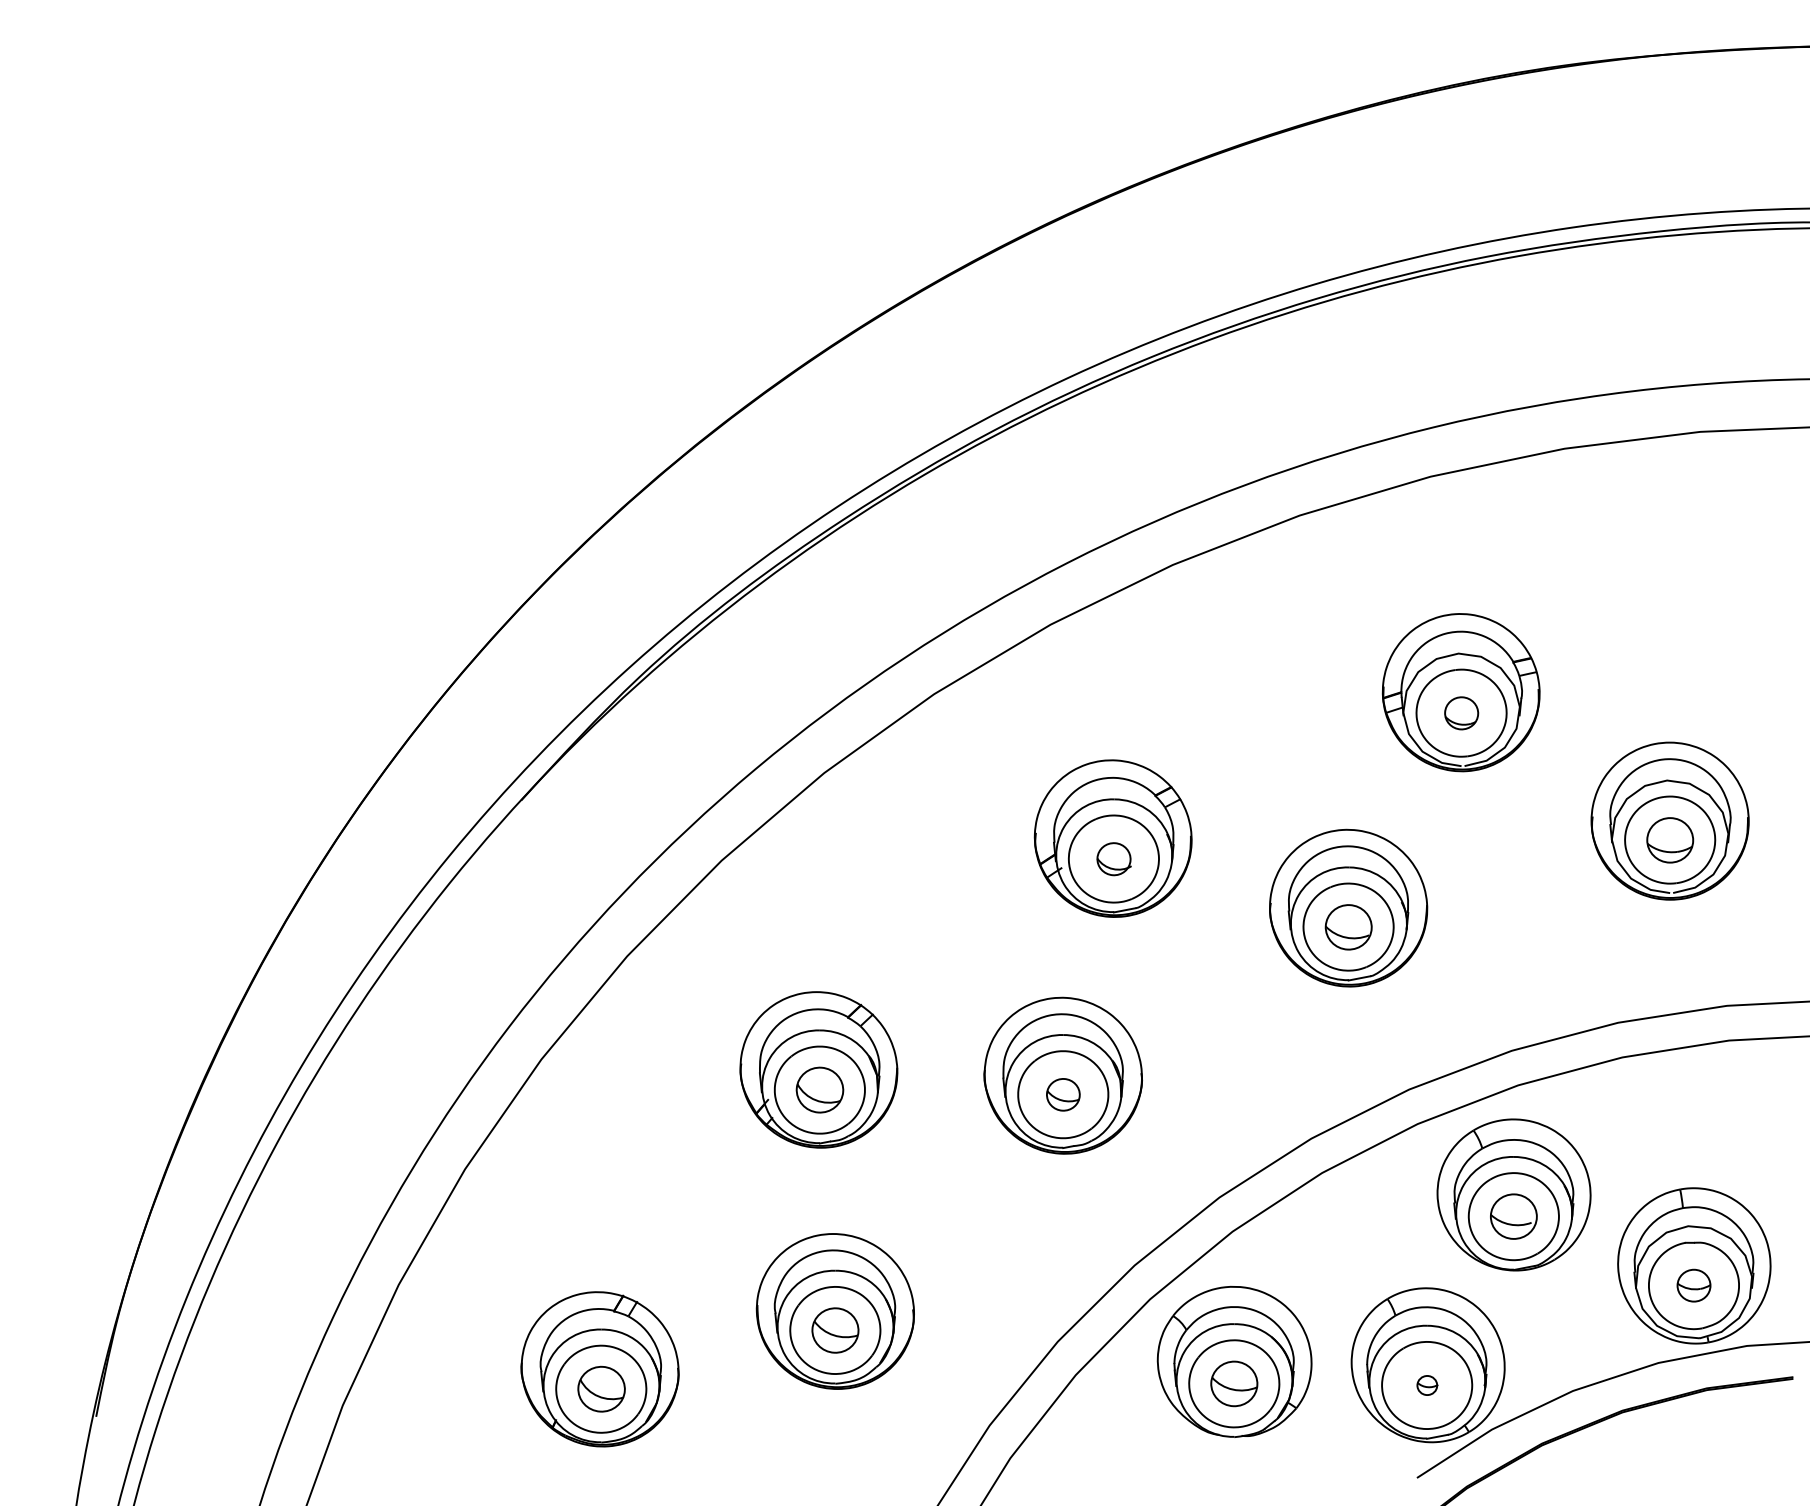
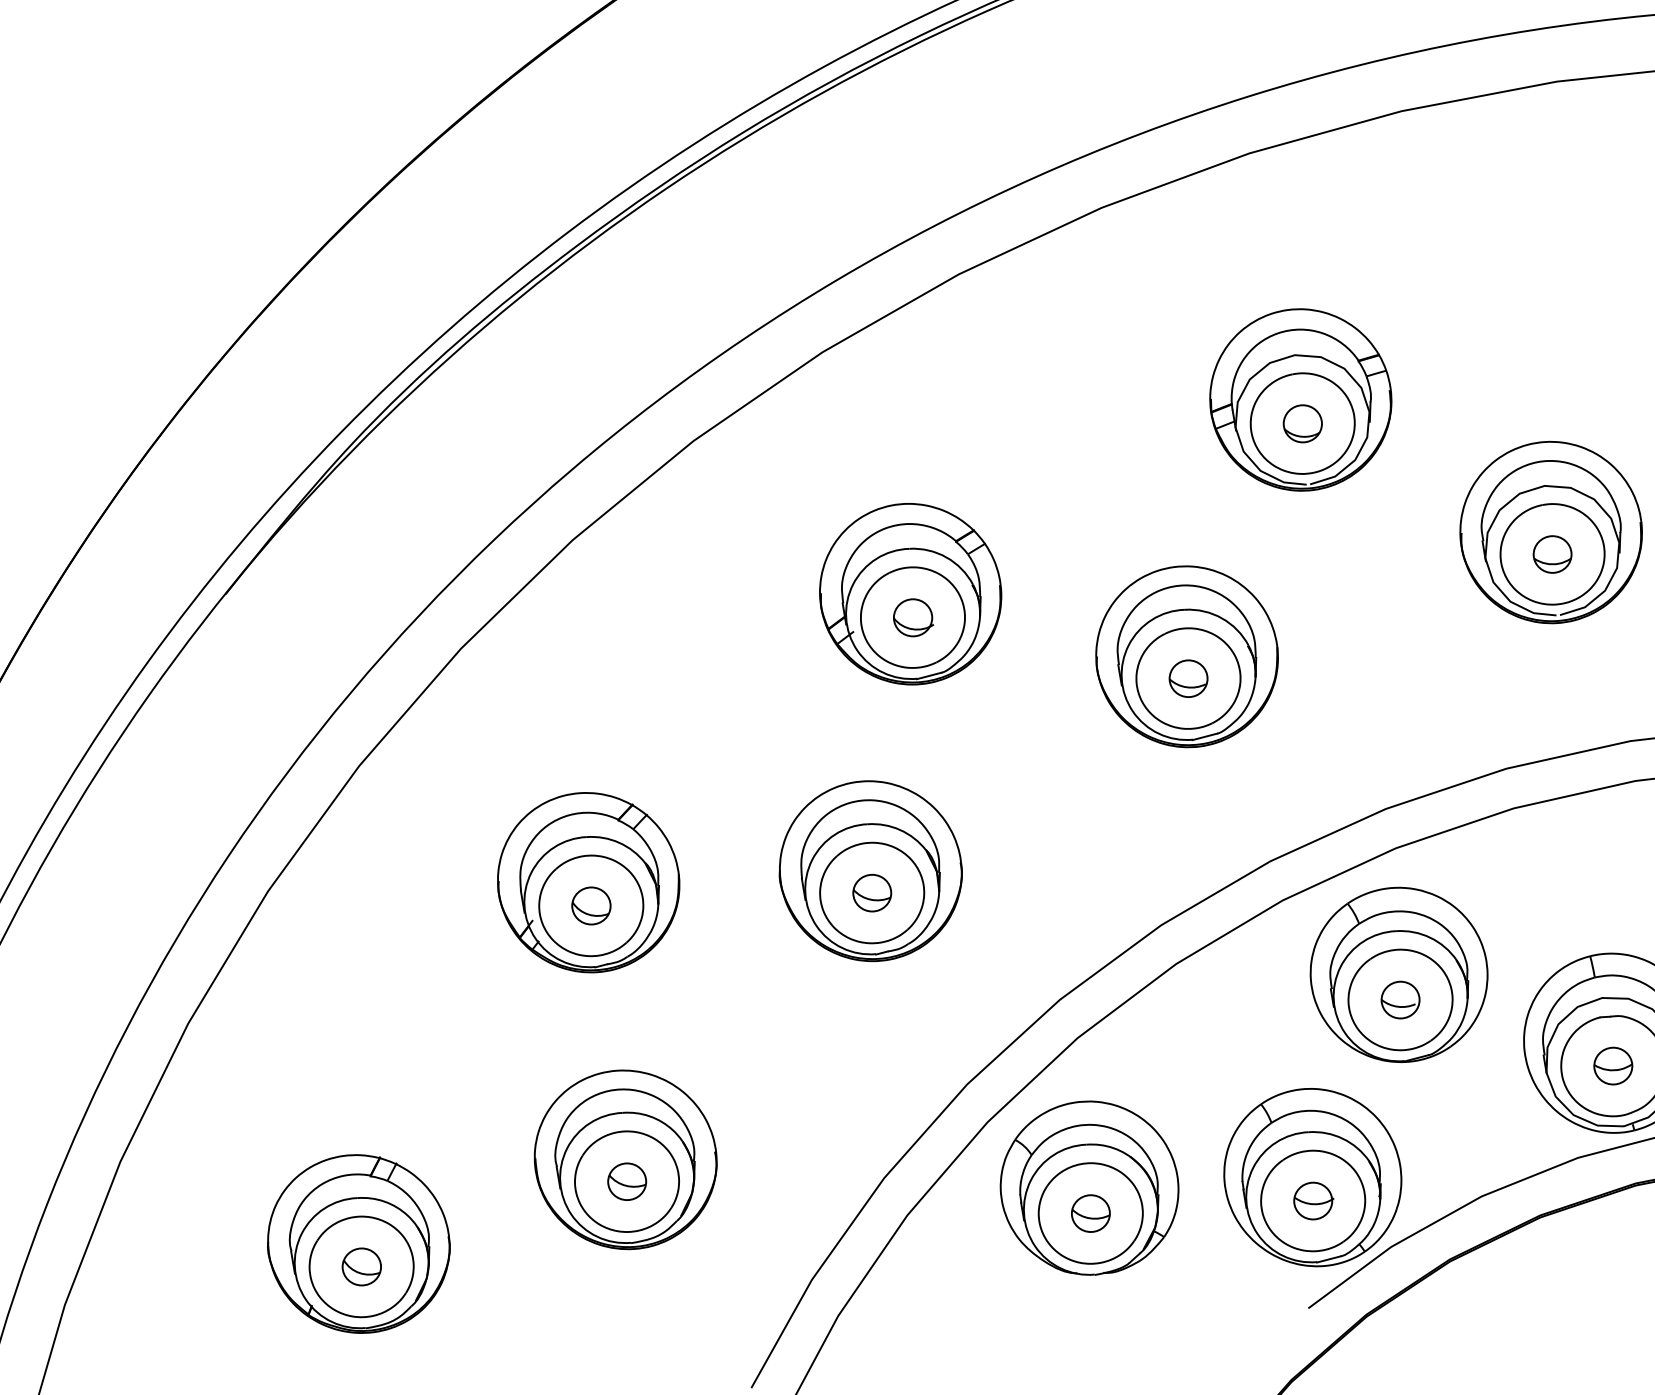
part: (1669, 839) -> (1551, 553), size x0.71
part: (1348, 926) -> (1188, 677), size x0.71
part: (819, 1090) -> (590, 906), size x0.71
part: (1513, 1216) -> (1400, 999), size x0.71
part: (835, 1330) -> (627, 1181), size x0.71
part: (1234, 1383) -> (1091, 1213), size x0.71
part: (1427, 1385) -> (1313, 1201), size x1.67
part: (600, 1389) -> (360, 1267), size x0.71

